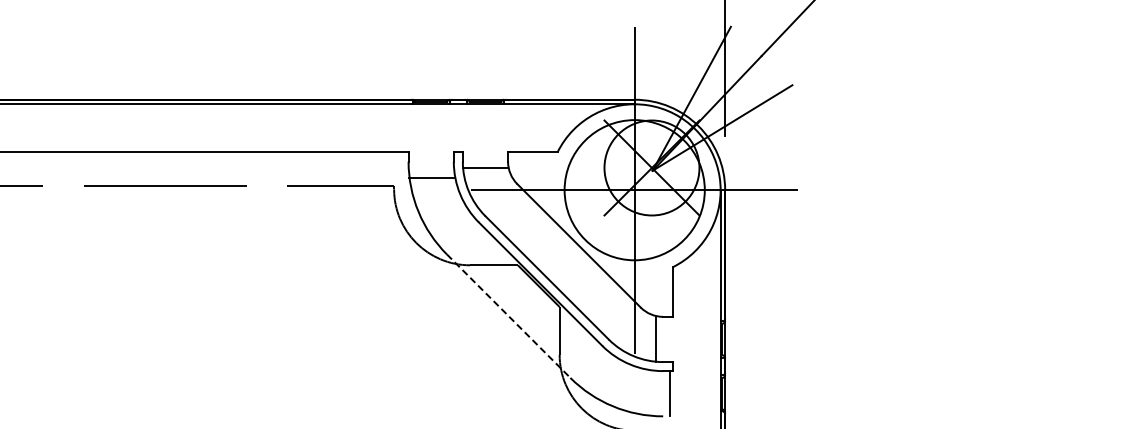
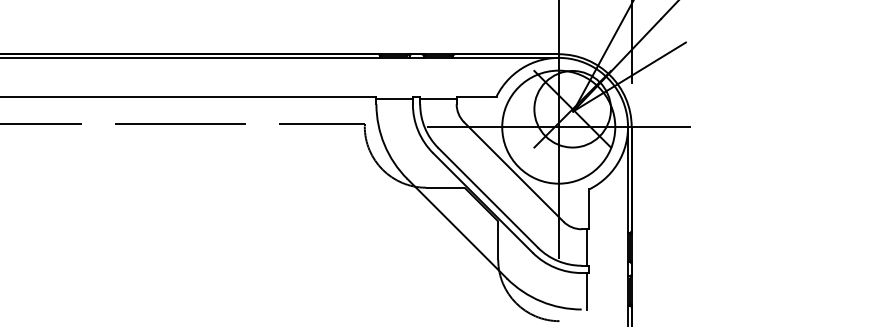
line: (485, 167) -> (438, 98), moved
line: (430, 177) -> (394, 98), moved
line: (509, 316) -> (457, 228), dashed -> solid
line: (655, 339) -> (586, 247), moved

